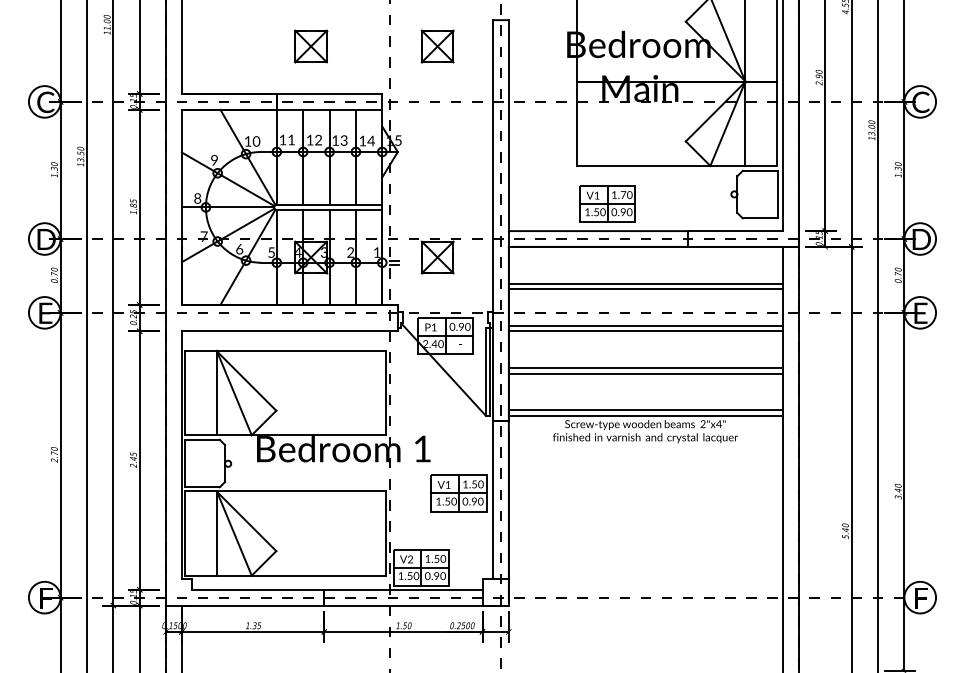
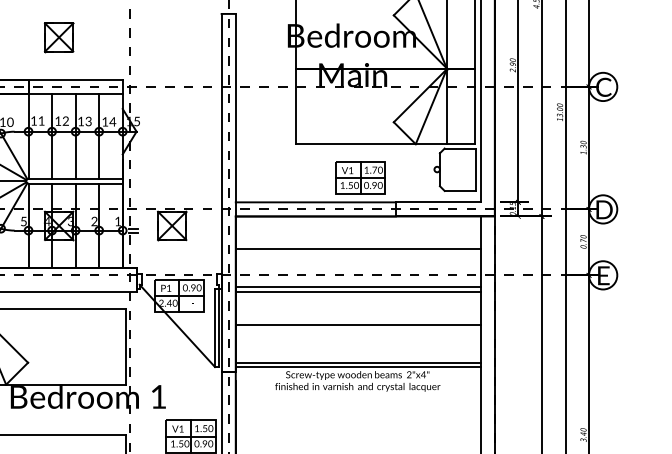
part: (437, 46) -> (172, 37), removed
part: (607, 203) -> (360, 177), moved
line: (645, 289) -> (357, 254), removed
line: (645, 373) -> (357, 329), removed

